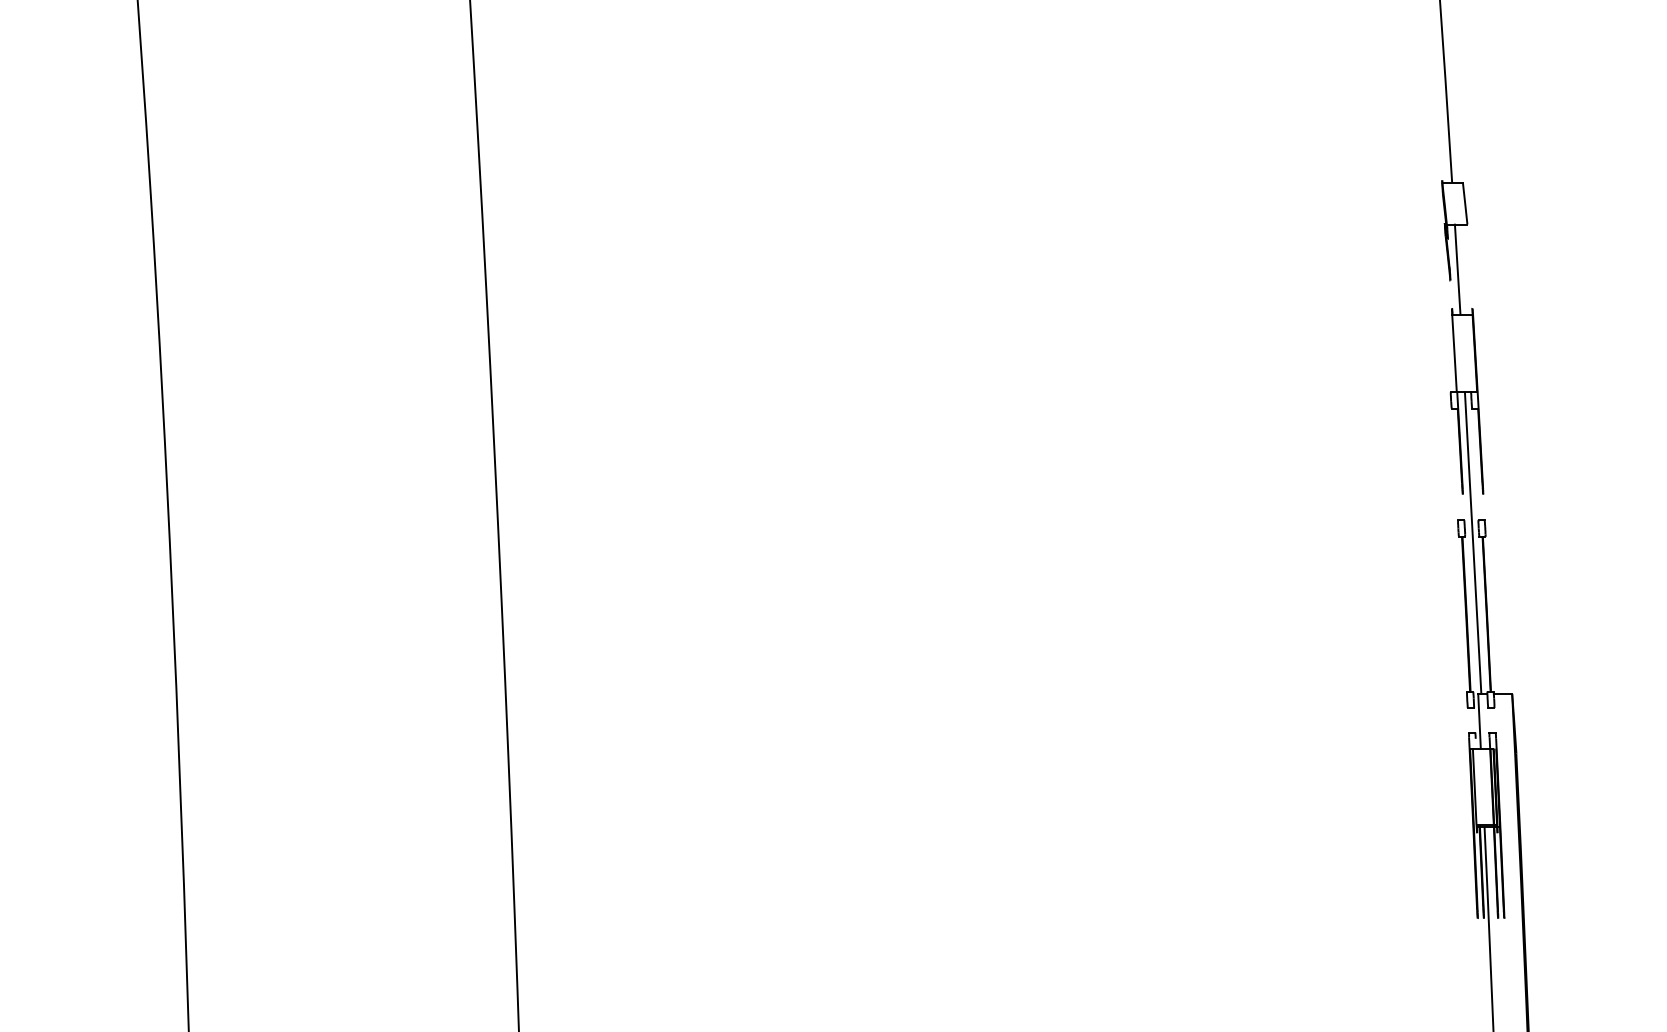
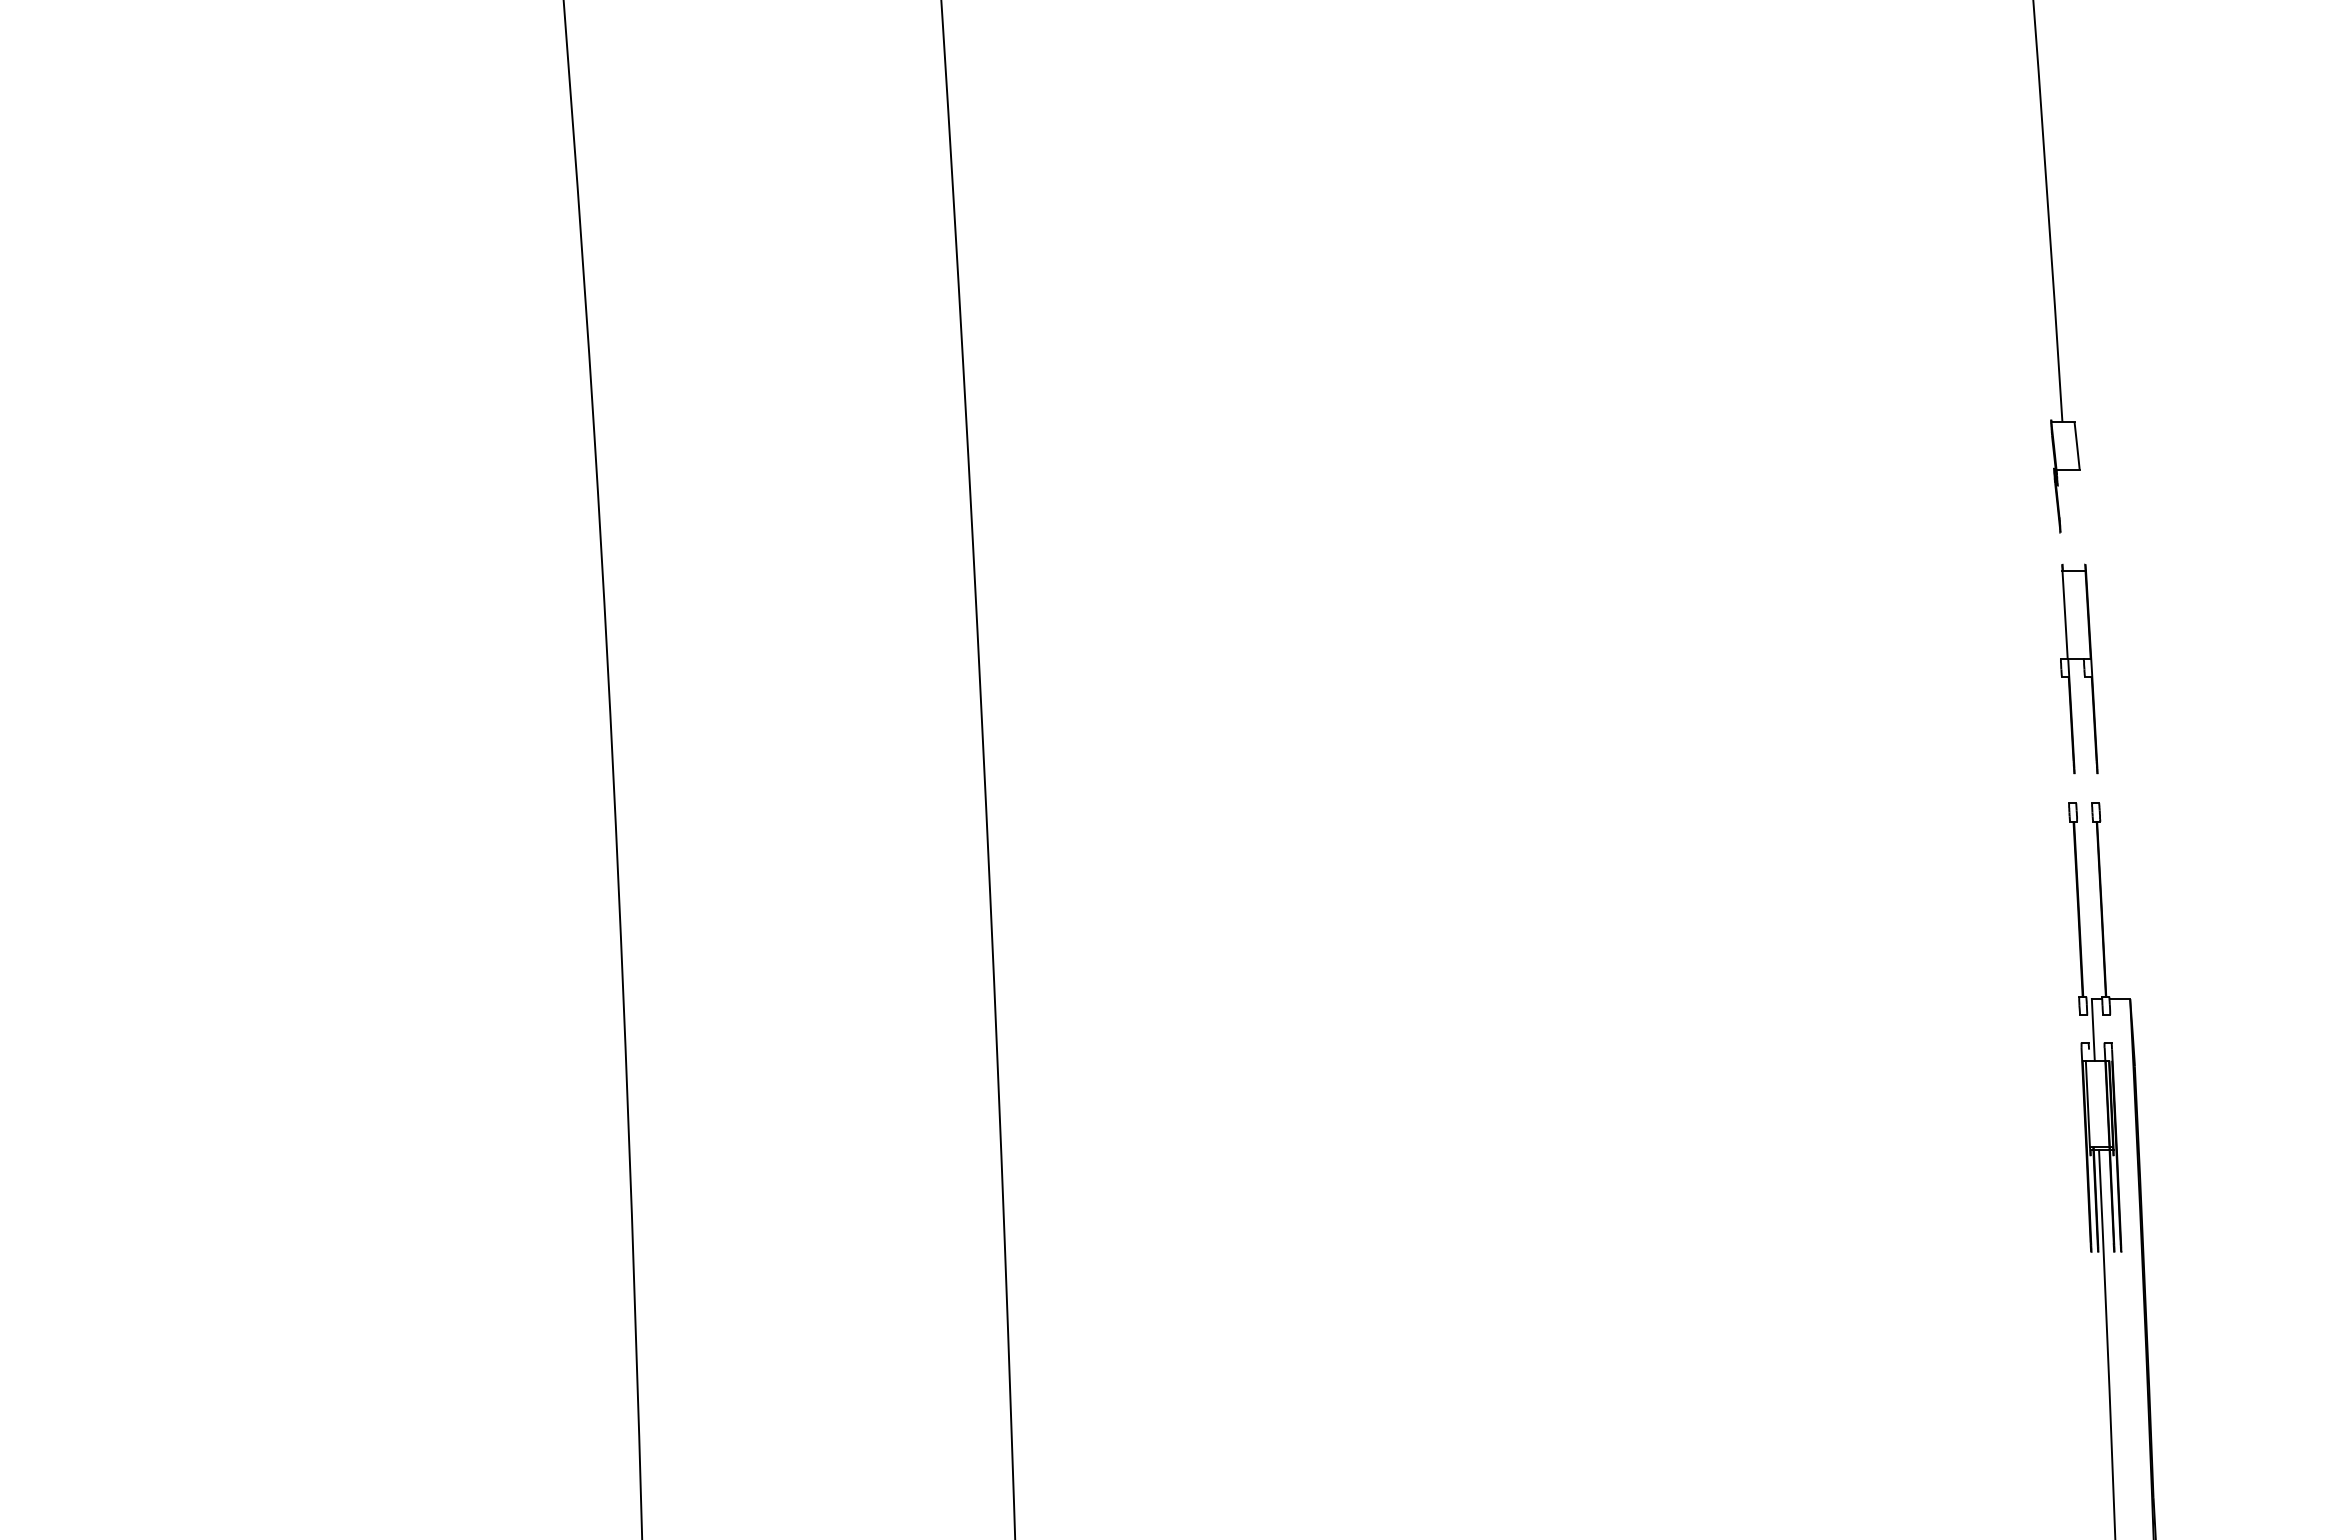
line: (1457, 269) -> (2068, 520), removed
line: (1472, 542) -> (2085, 828), removed

